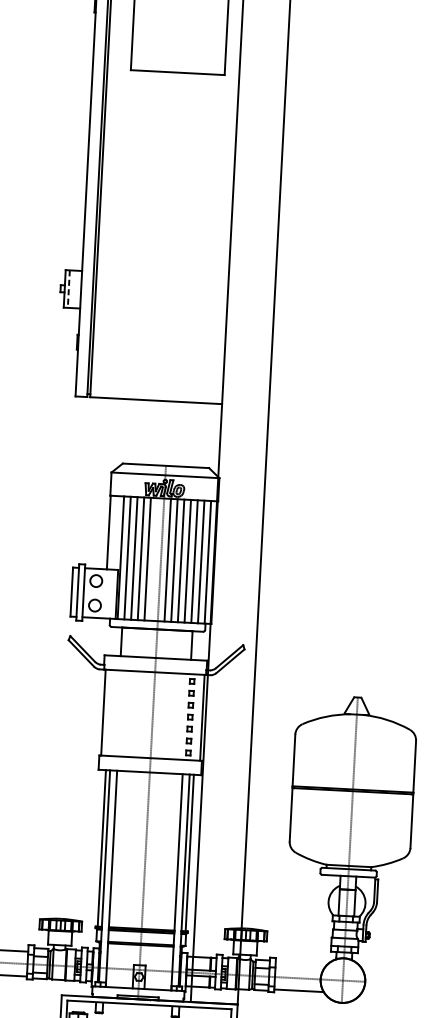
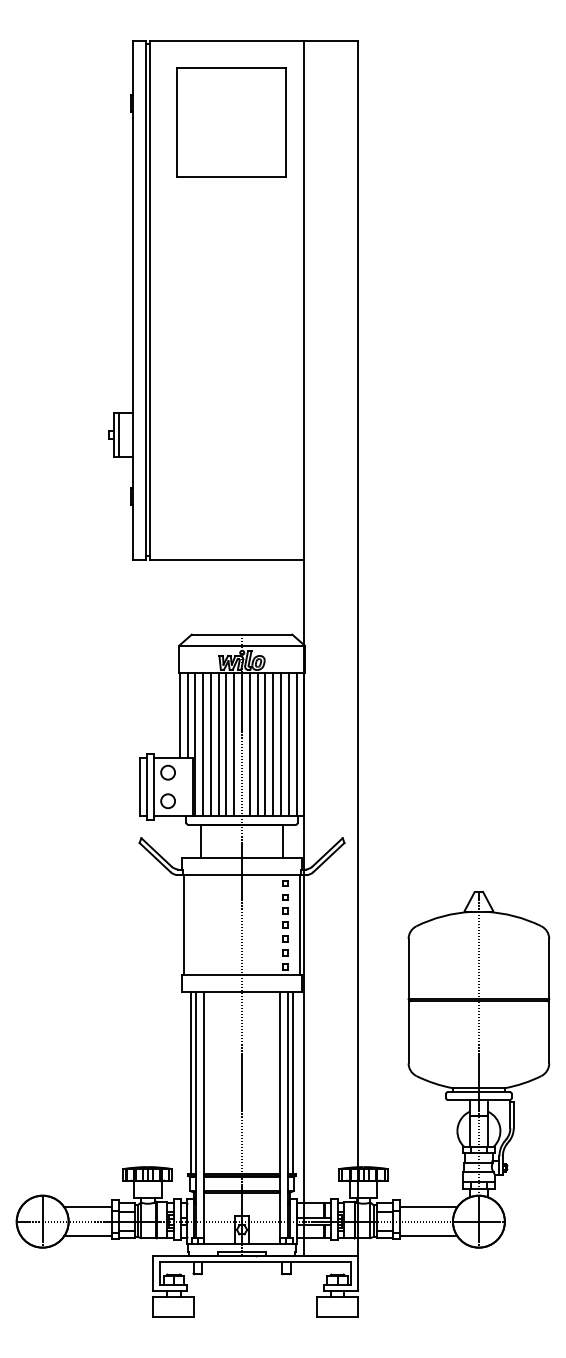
line: (68, 289) -> (118, 435), dashed -> solid
line: (115, 532) -> (187, 715), added
line: (154, 559) -> (234, 743), added
line: (300, 966) -> (428, 1207), added

